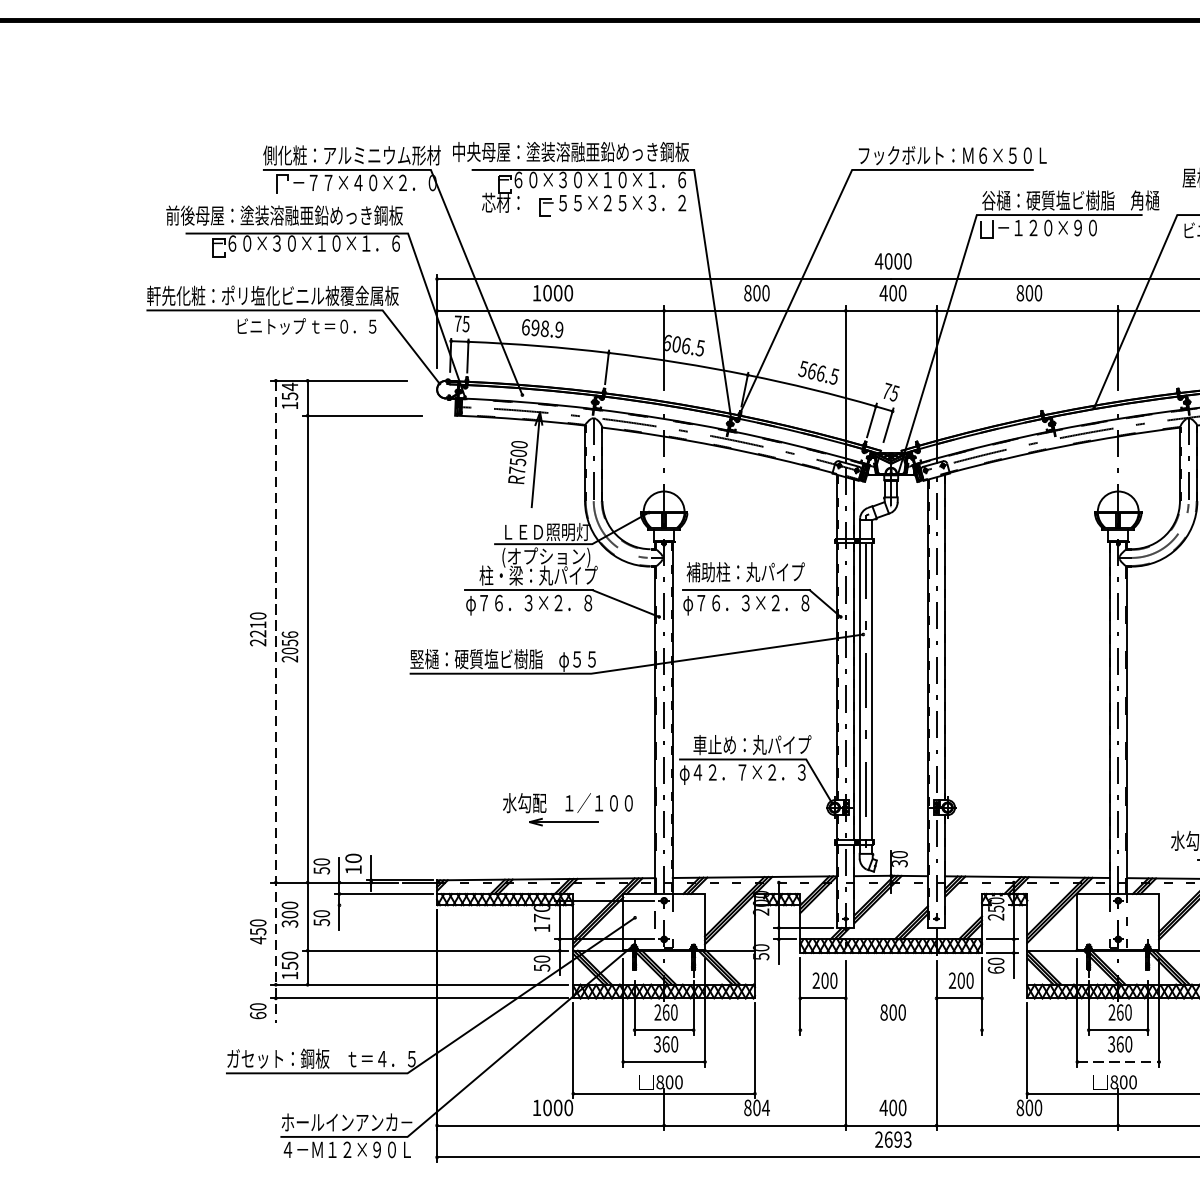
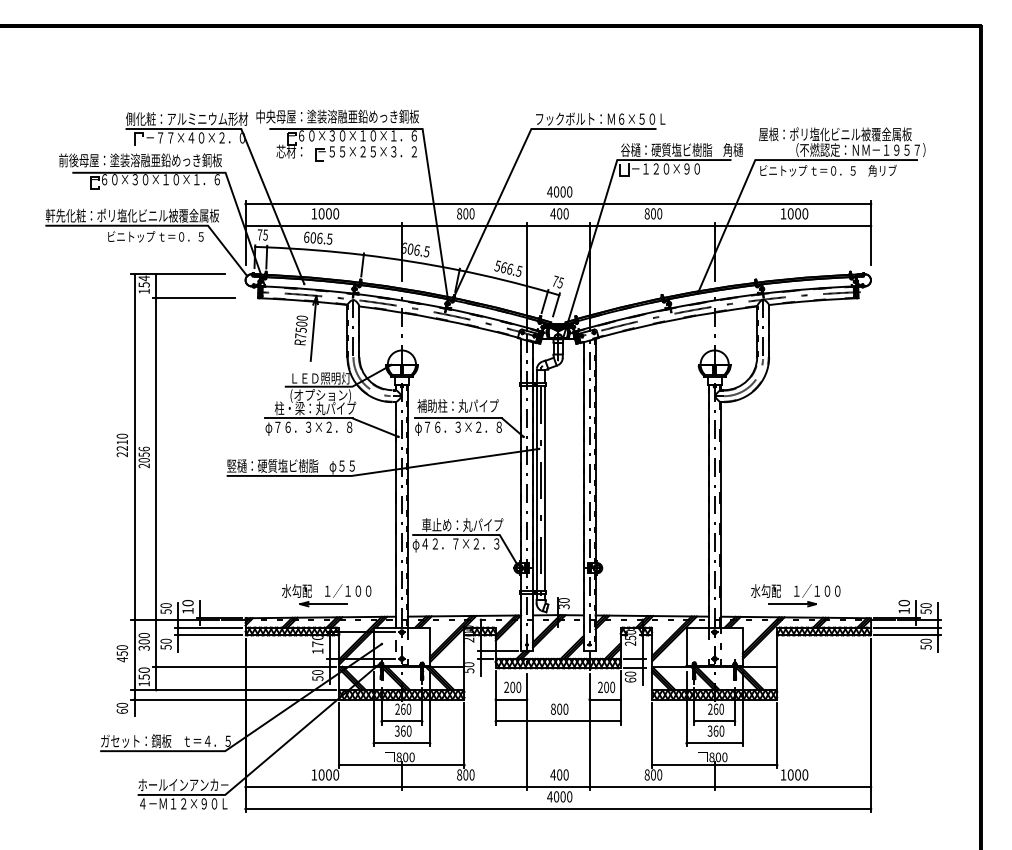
text: (547, 328) -> (321, 238), 698.9 -> 606.5
line: (275, 702) -> (134, 495), dashed -> solid
part: (567, 809) -> (326, 595), moved
line: (383, 905) -> (208, 635), added
line: (890, 1030) -> (557, 721), added
line: (1119, 1062) -> (715, 743), dashed -> solid
text: (765, 1107) -> (471, 774), 804 -> 800
text: (892, 1139) -> (559, 796), 2693 -> 4000

